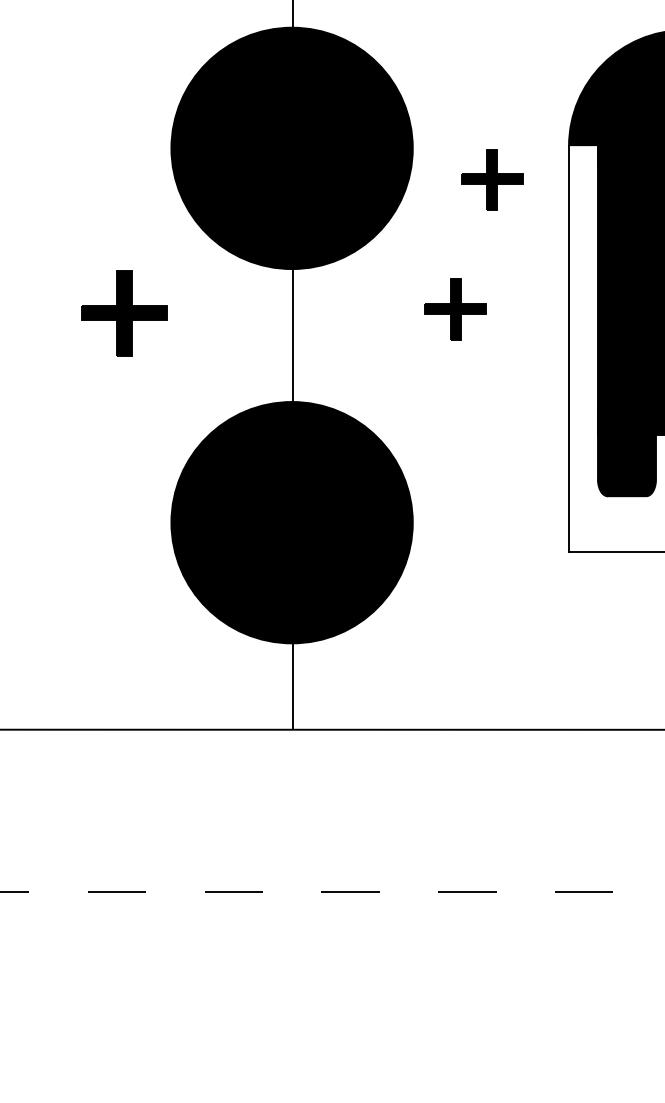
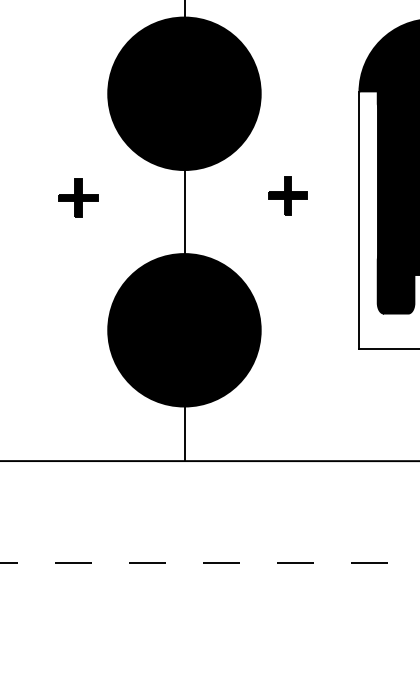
part: (491, 179) -> (310, 113), removed
part: (124, 312) -> (78, 197), size x0.71

